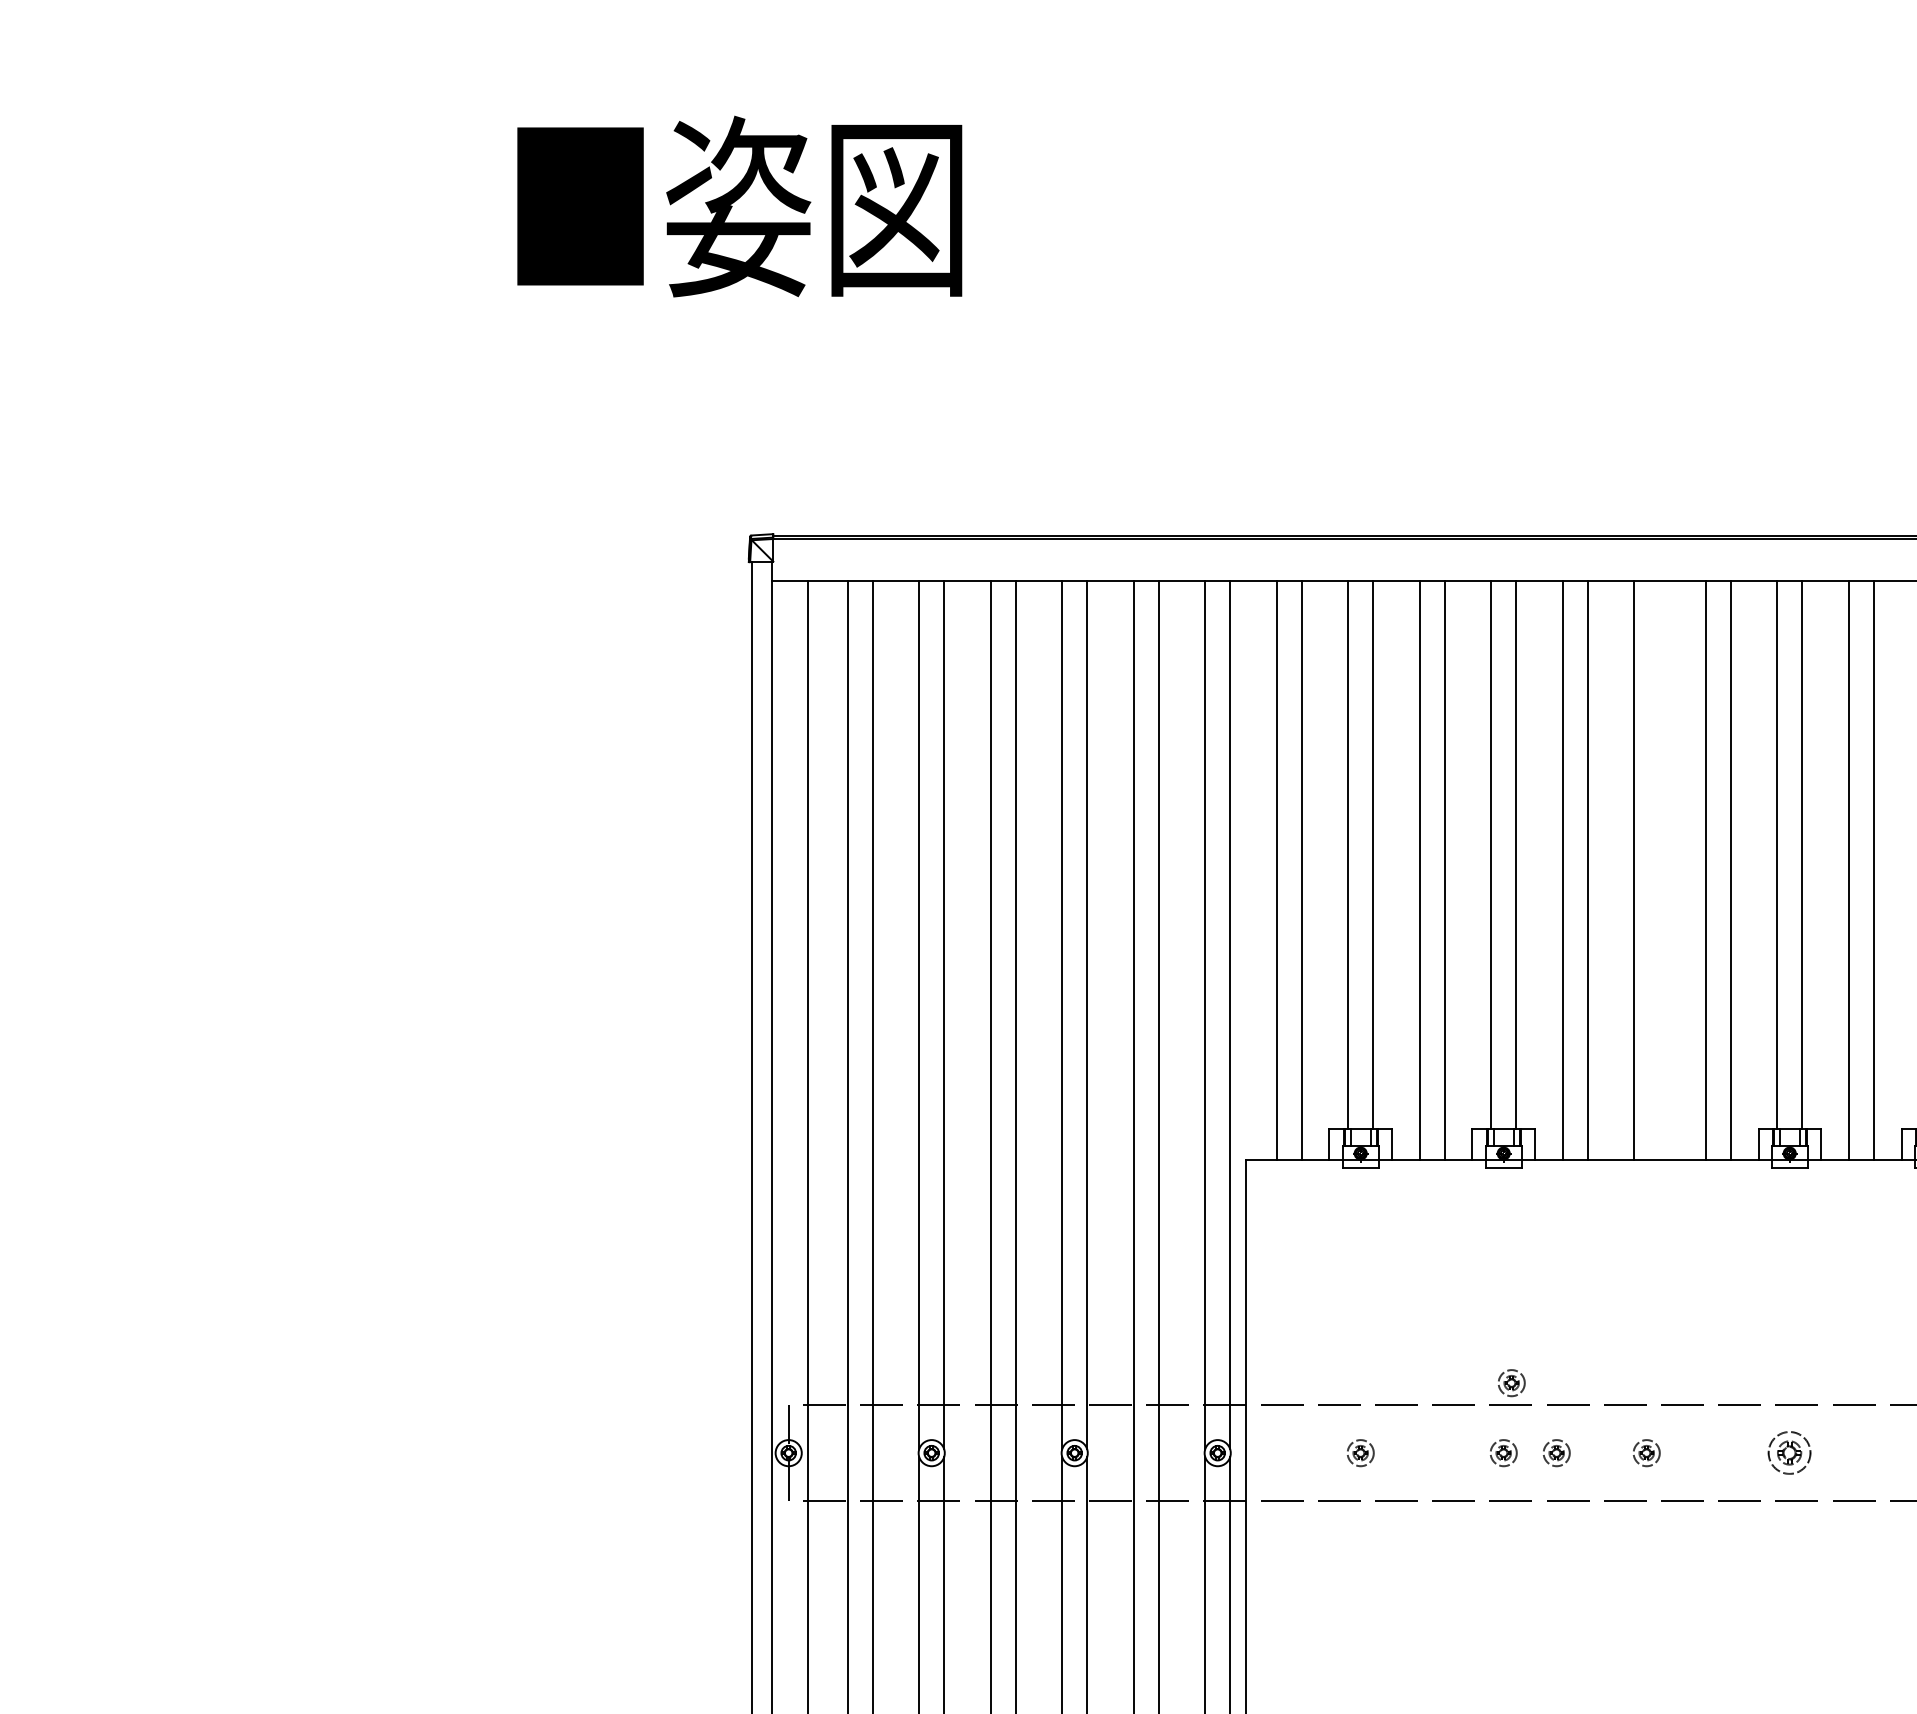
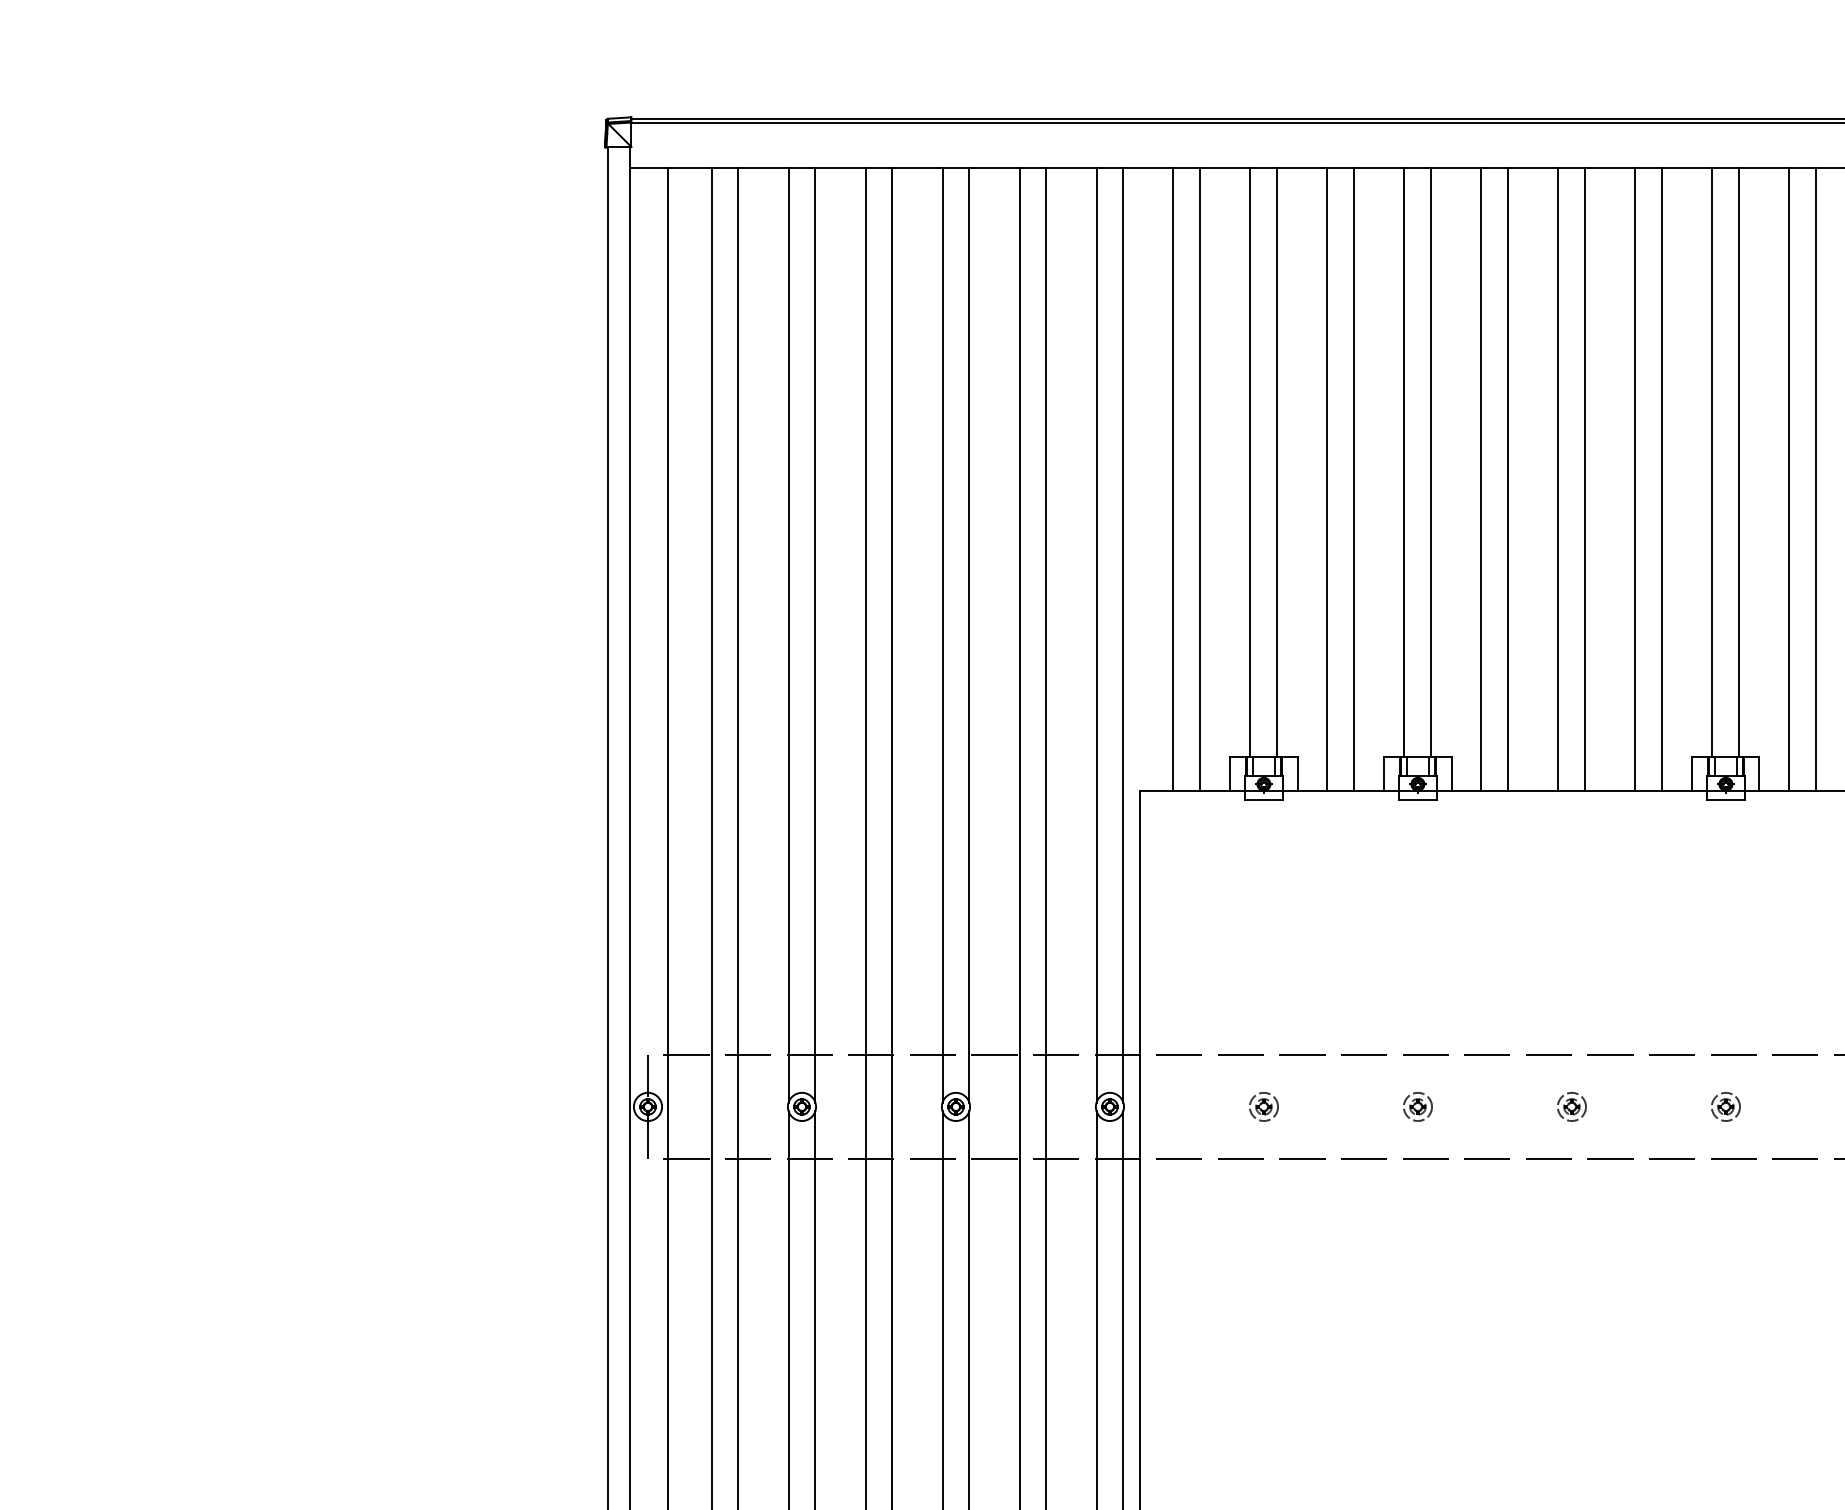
line: (1659, 870) -> (1585, 479), added
part: (1511, 1383) -> (1426, 1031), removed
part: (1556, 1453) -> (1474, 1107), removed
part: (1789, 1453) -> (1725, 1107), size x0.62

